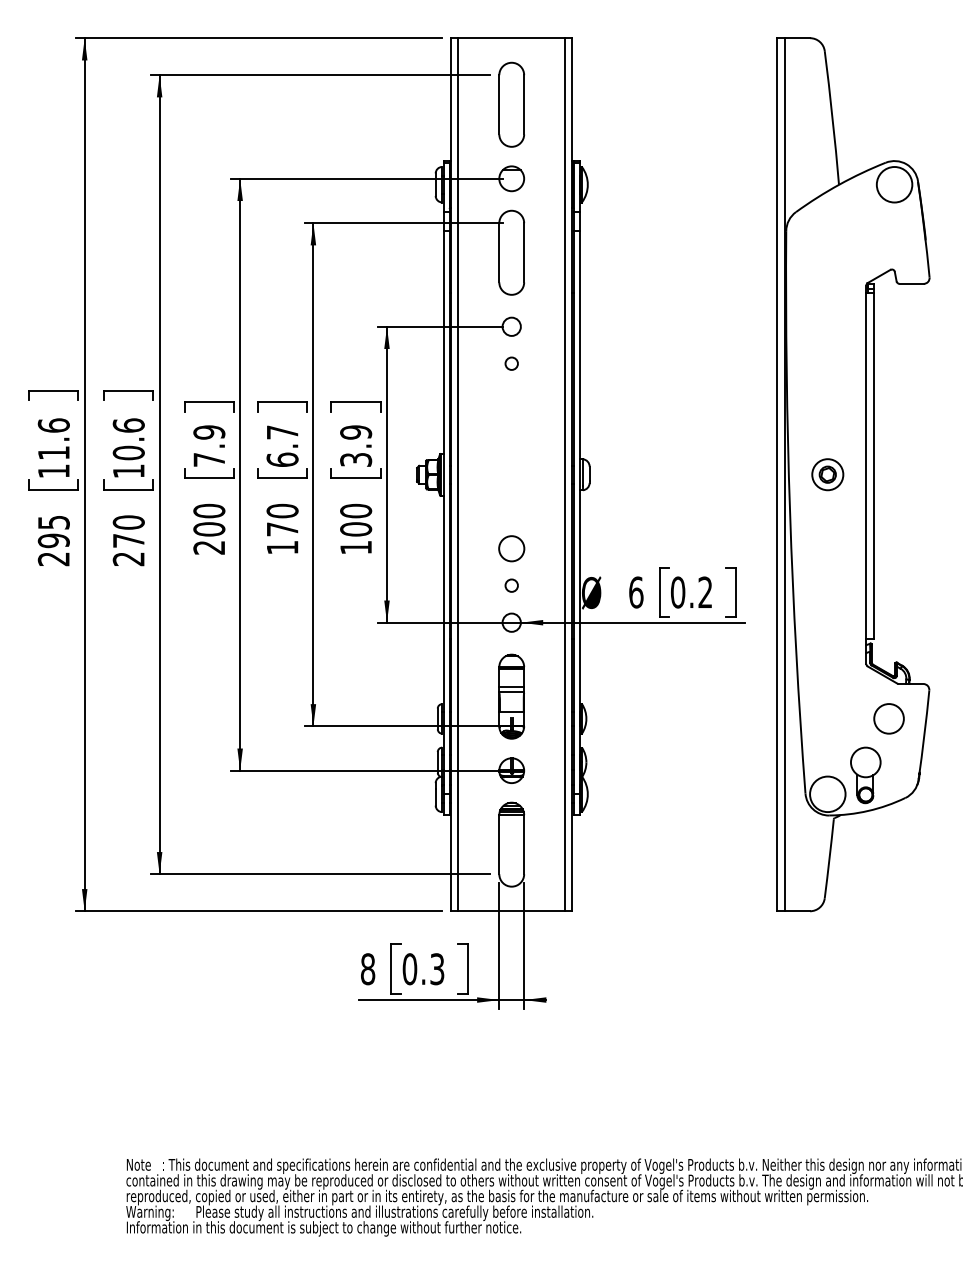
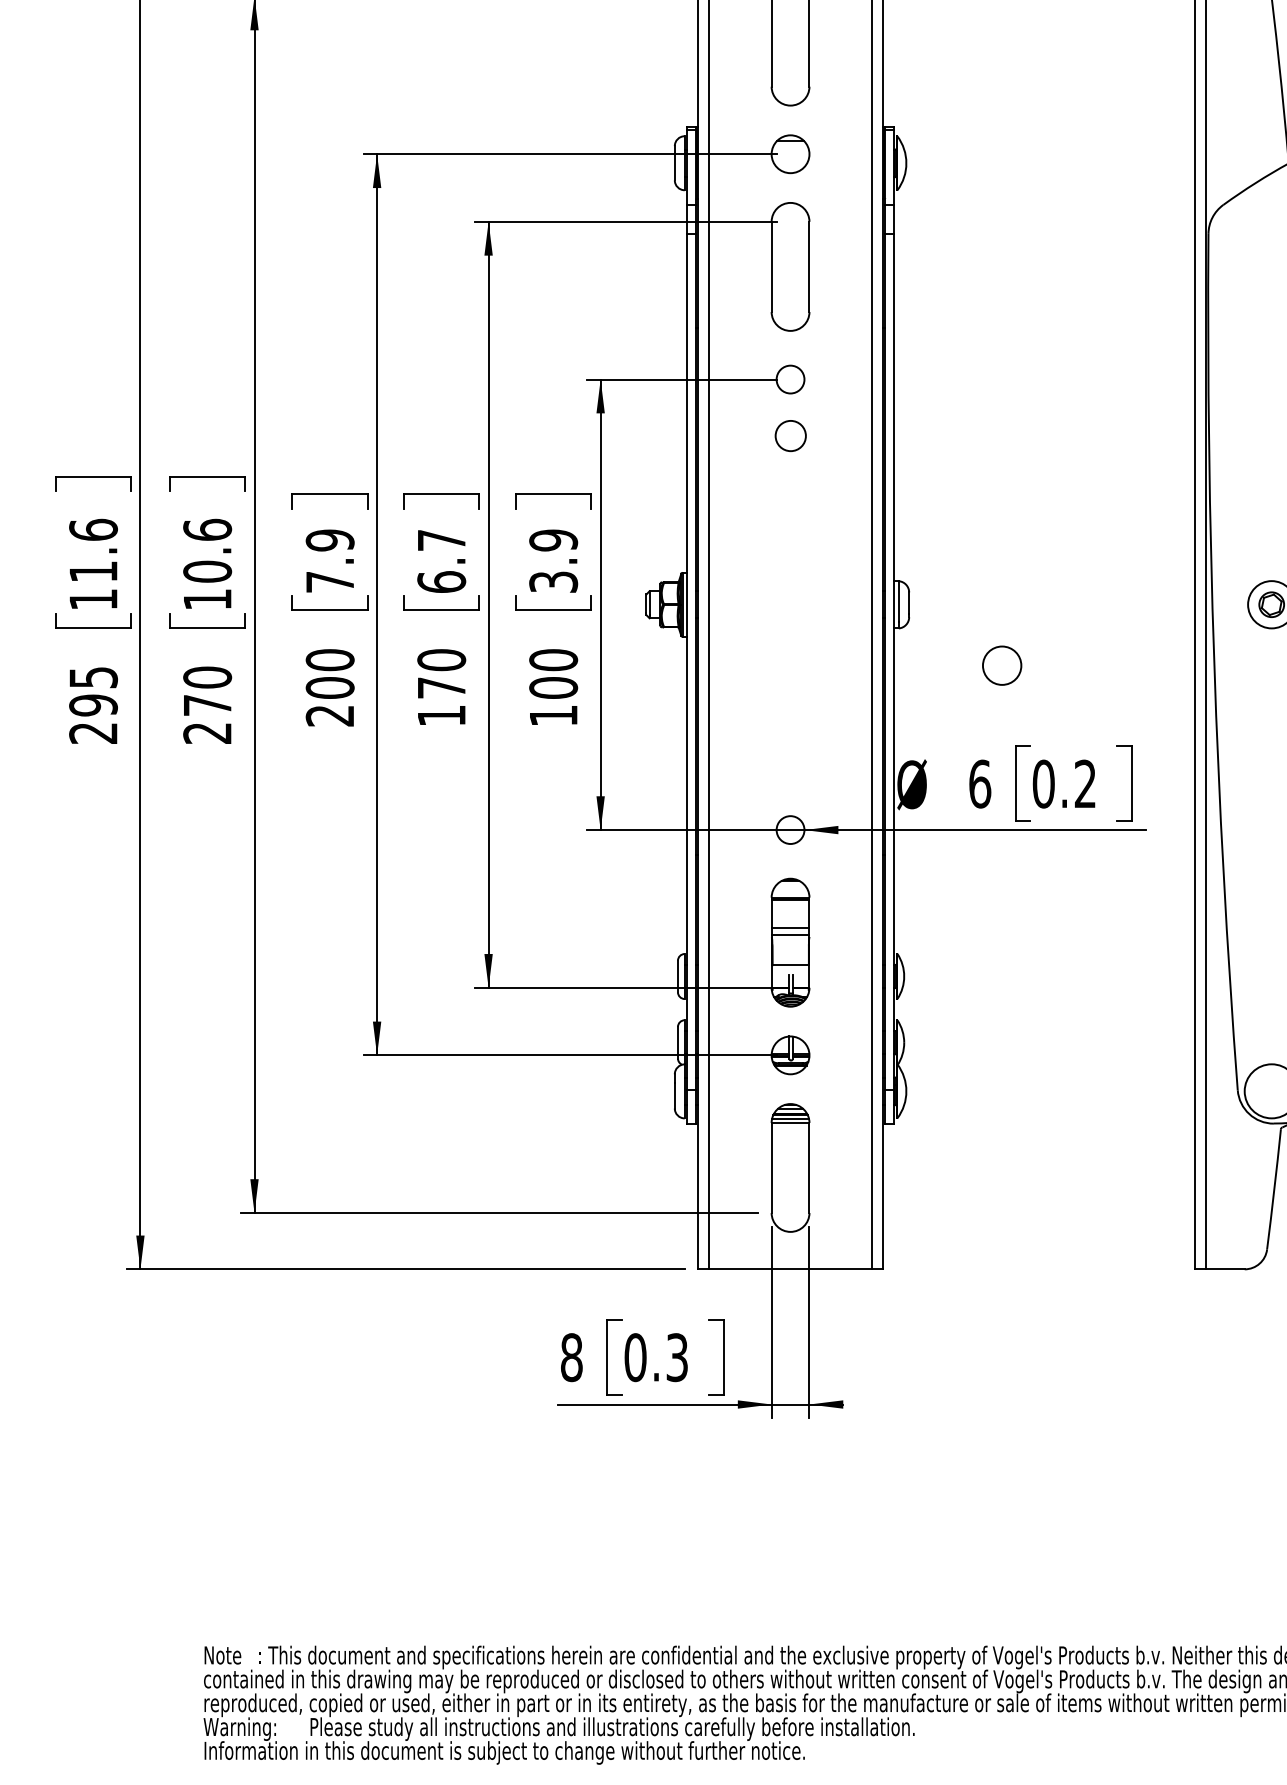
circle: (511, 363) -> (790, 435), size x1.6
circle: (511, 548) -> (1001, 665), moved
circle: (511, 585) -> (790, 773), removed

